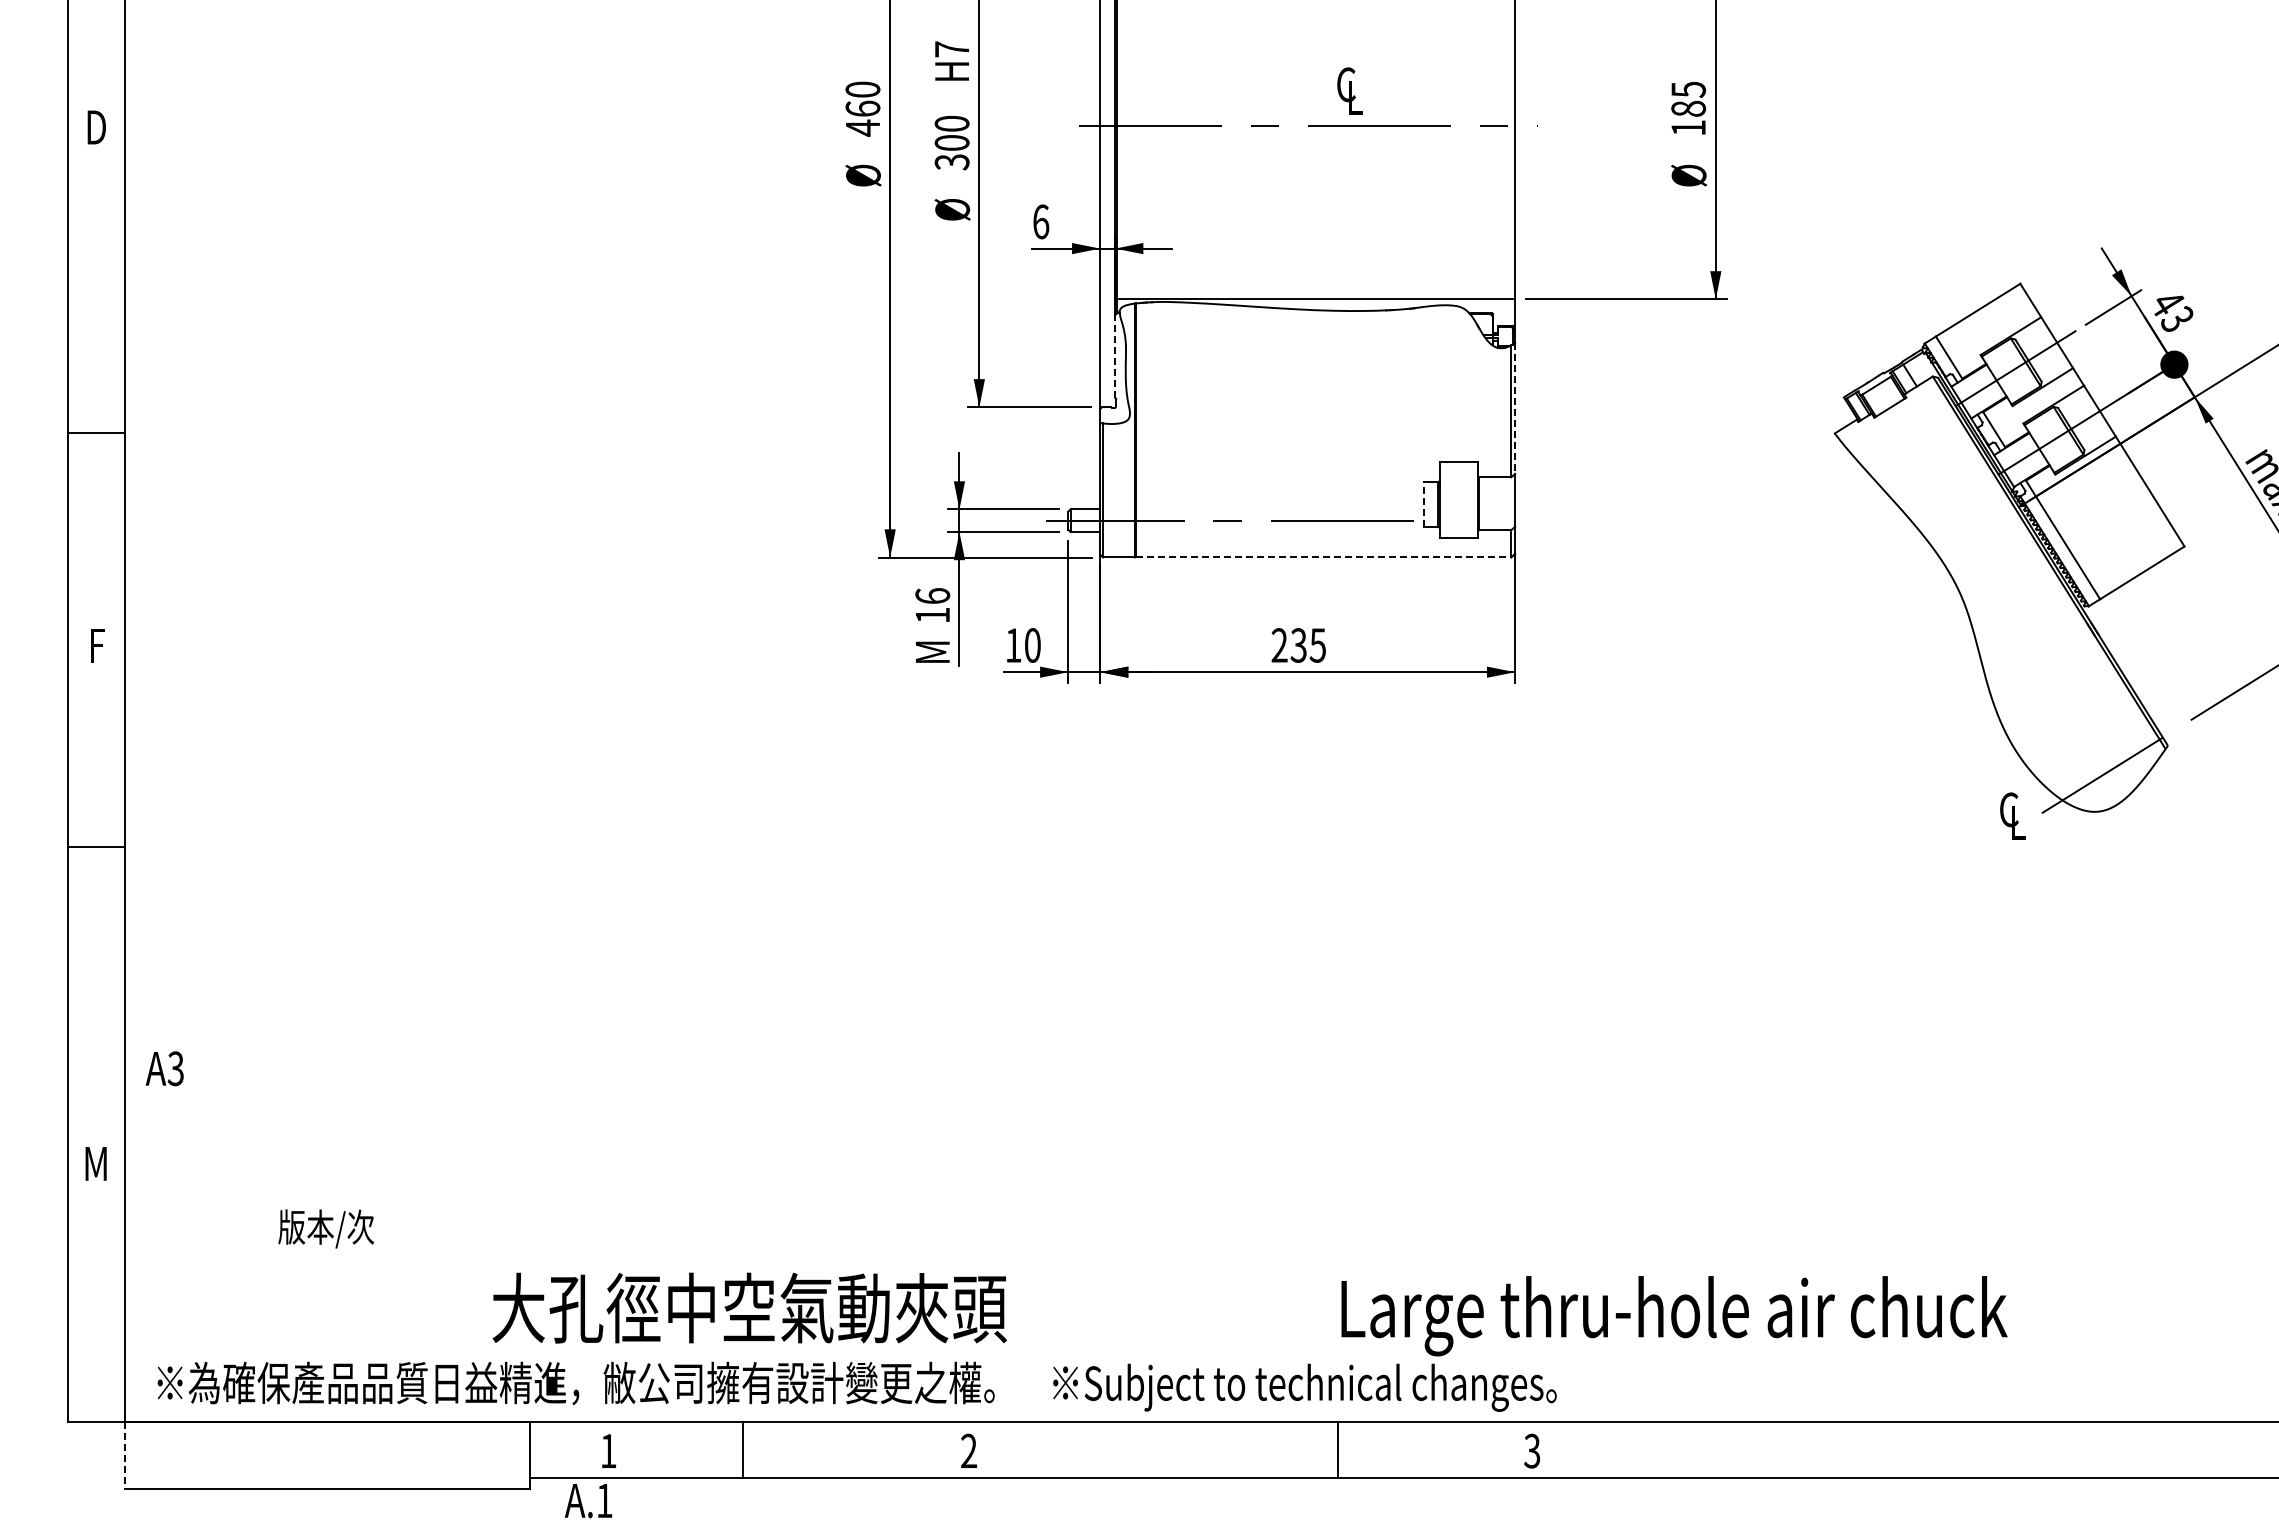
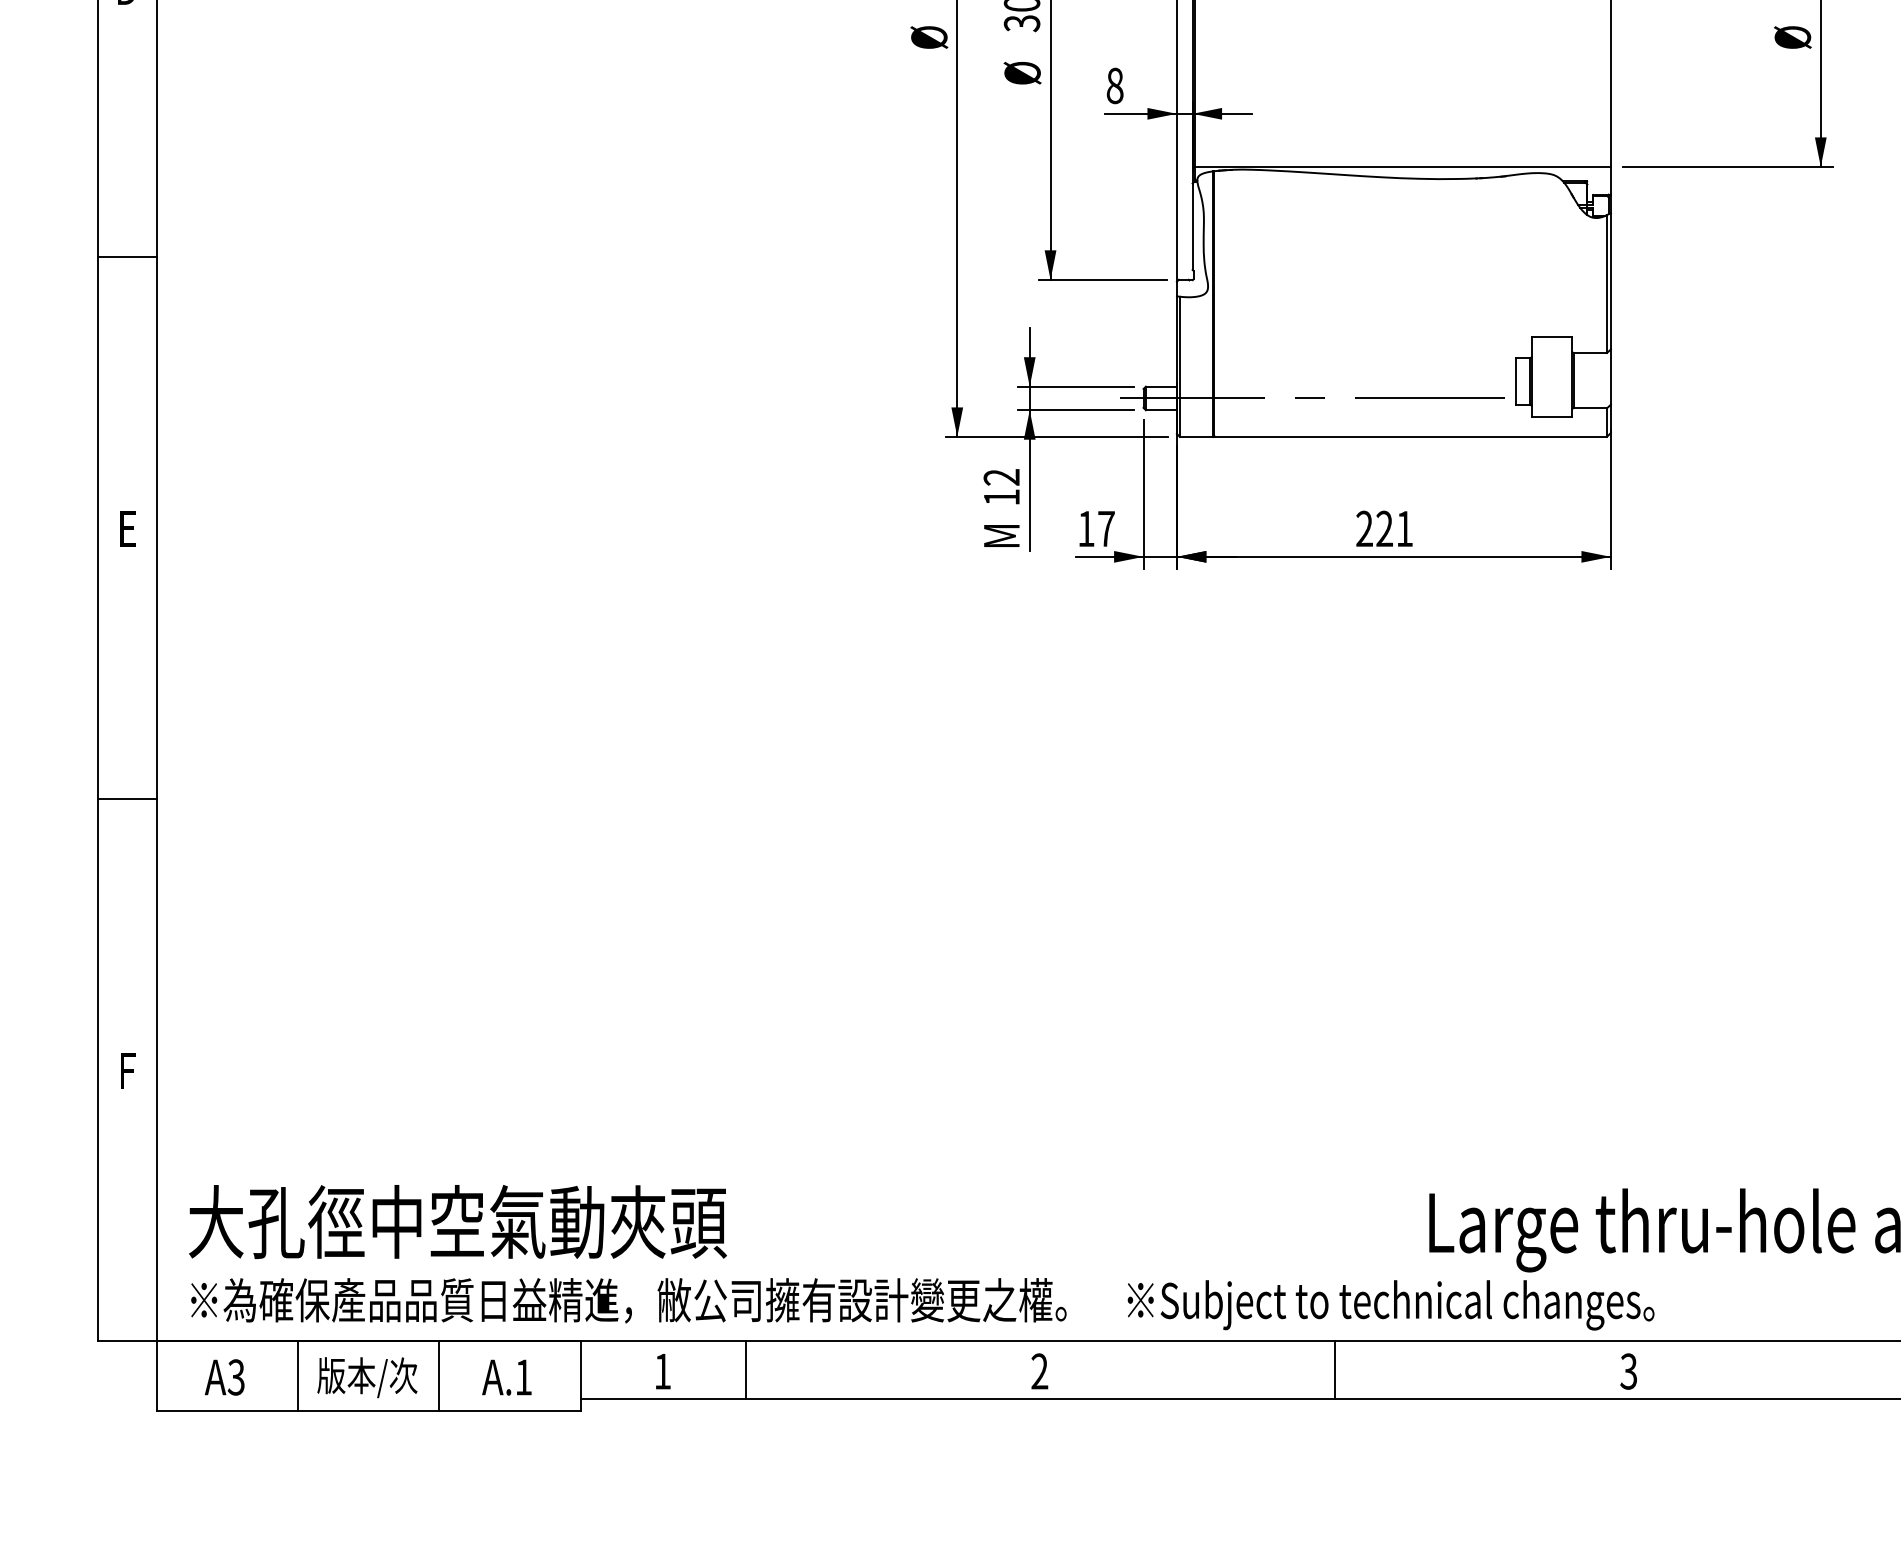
text: (1041, 221) -> (1115, 85), 6 -> 8
line: (1115, 356) -> (1192, 226), dashed -> solid
line: (1515, 409) -> (1611, 282), dashed -> solid
line: (96, 433) -> (127, 257), moved
line: (1424, 504) -> (1516, 381), dashed -> solid
line: (1323, 557) -> (1410, 436), dashed -> solid
text: (932, 596) -> (1001, 477), 16 -> 12
text: (97, 645) -> (128, 528), F -> E
text: (1032, 645) -> (1106, 528), 10 -> 17
text: (1307, 645) -> (1393, 528), 235 -> 221
line: (96, 847) -> (127, 798), moved
text: (164, 1068) -> (224, 1377), moved
text: (95, 1163) -> (126, 1070), M -> F
text: (325, 1228) -> (366, 1377), moved
text: (749, 1307) -> (457, 1221), moved
line: (742, 1449) -> (745, 1369), moved
line: (1338, 1449) -> (1335, 1369), moved
line: (124, 1455) -> (156, 1376), dashed -> solid
line: (259, 1455) -> (297, 1376), added
line: (395, 1455) -> (439, 1376), added
text: (588, 1501) -> (506, 1378), moved

